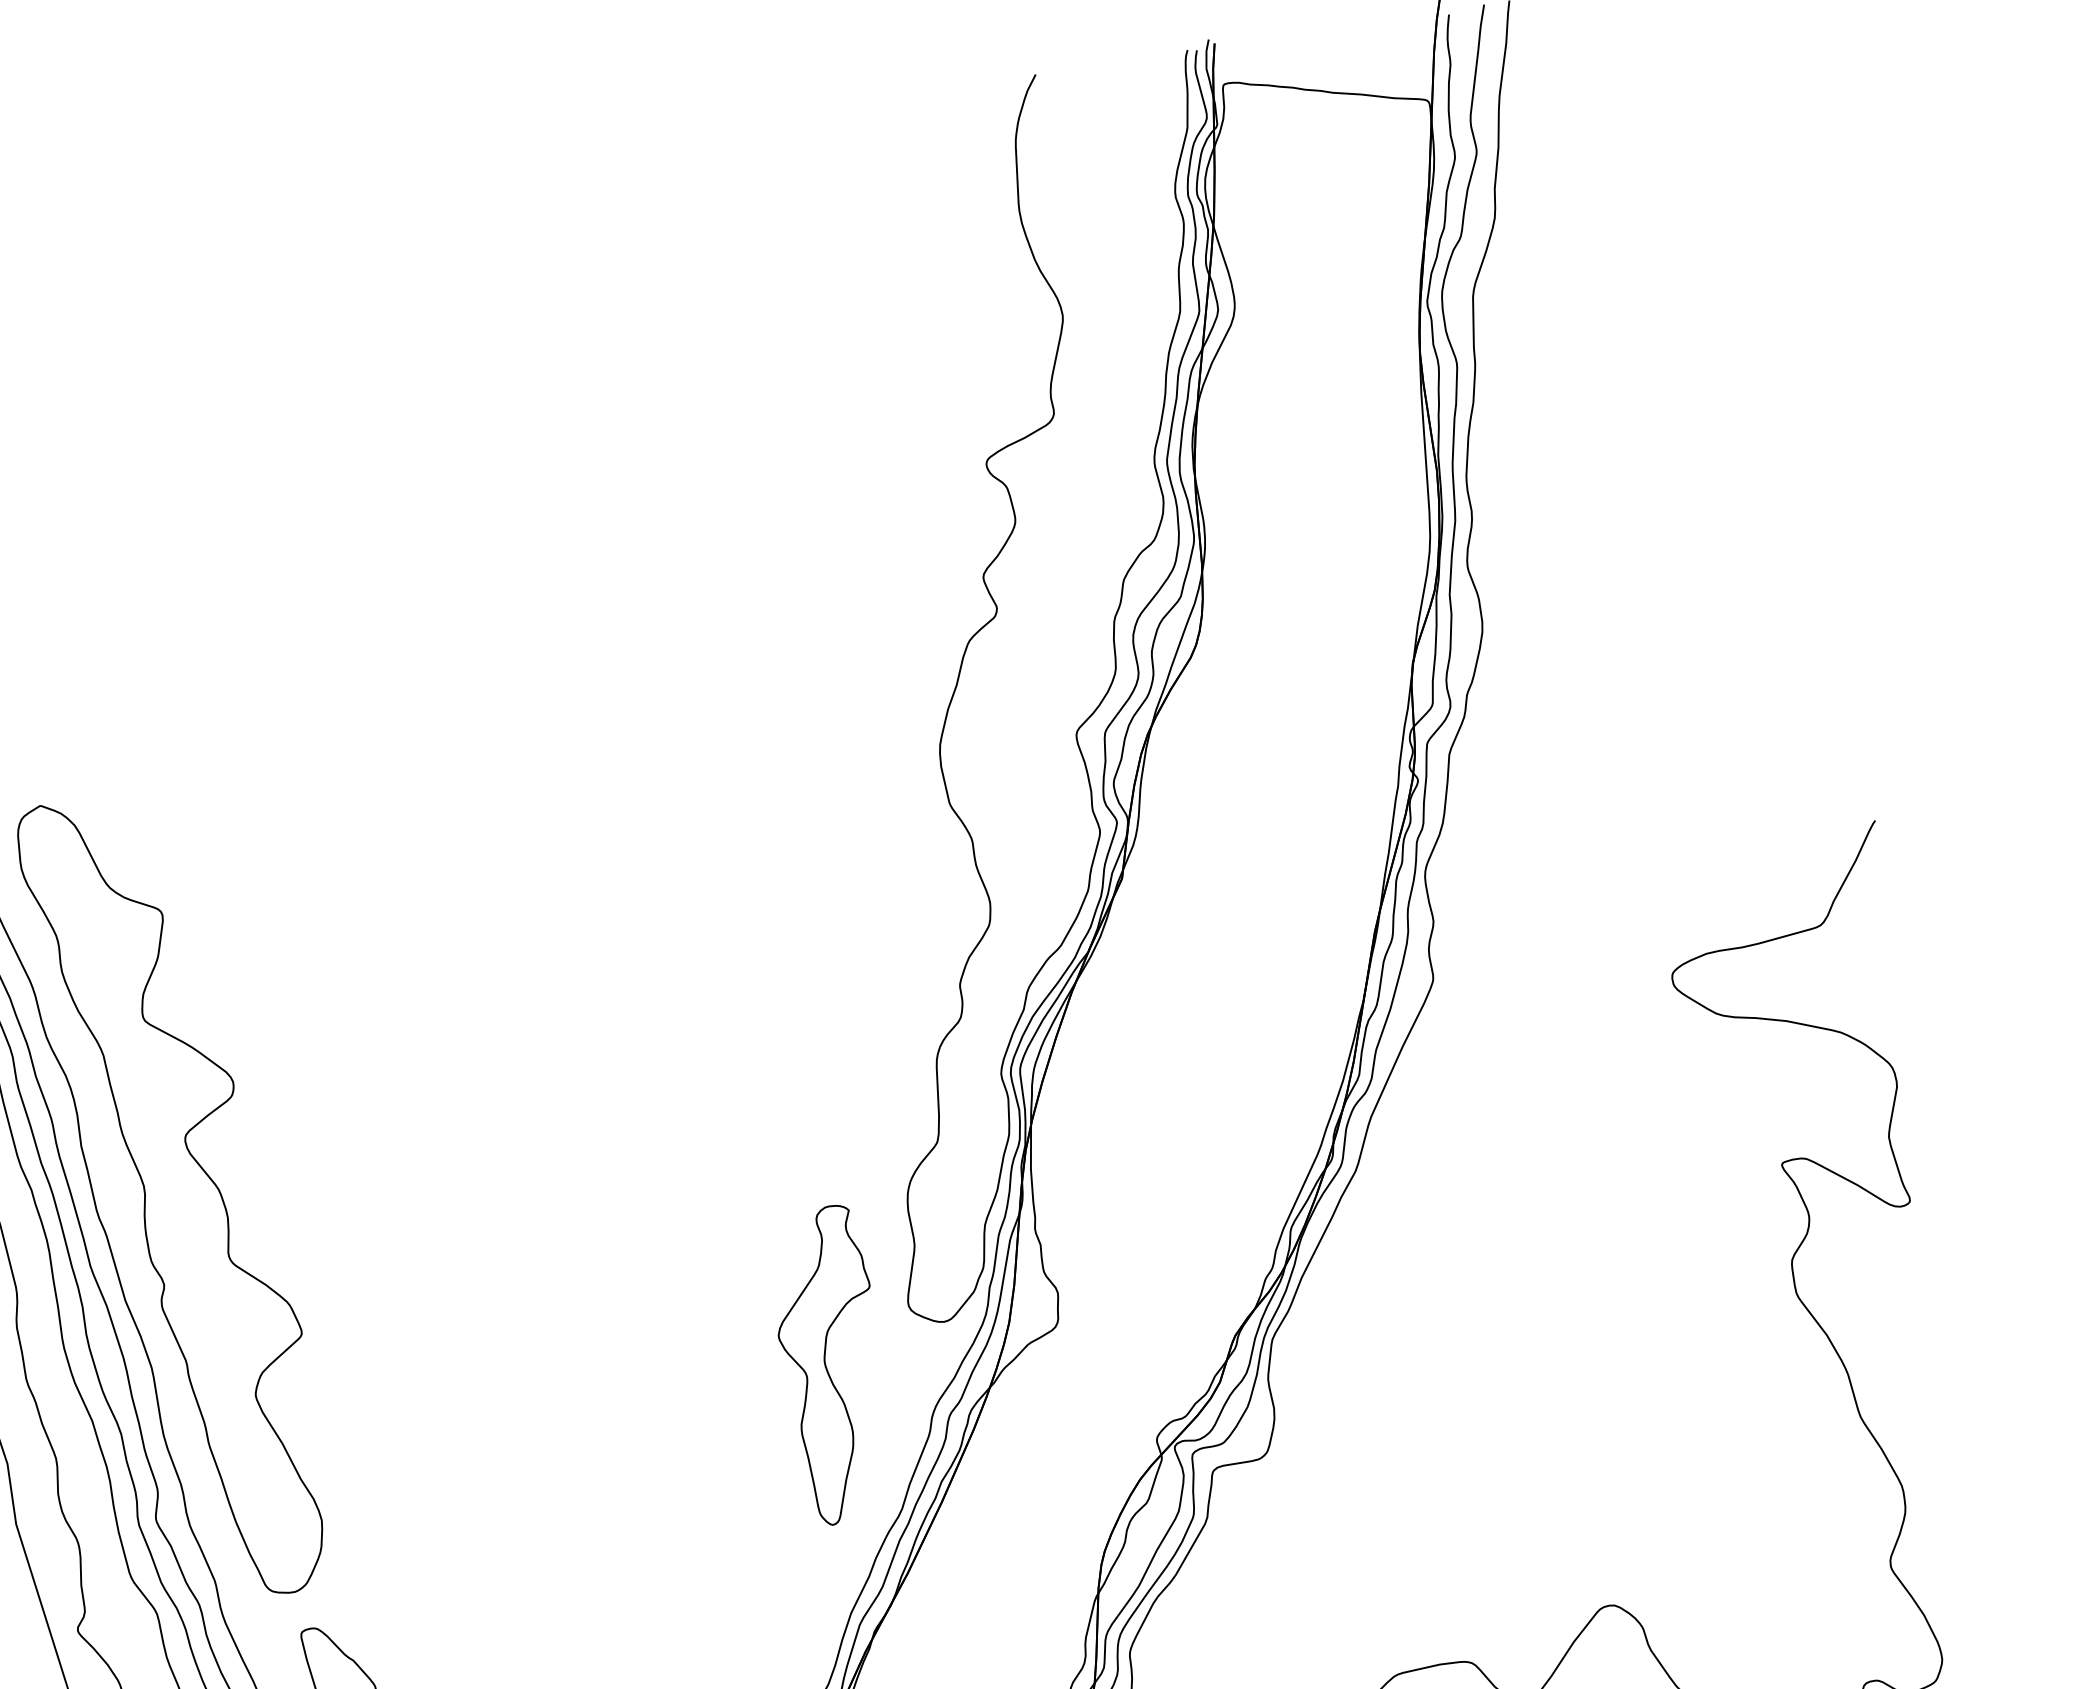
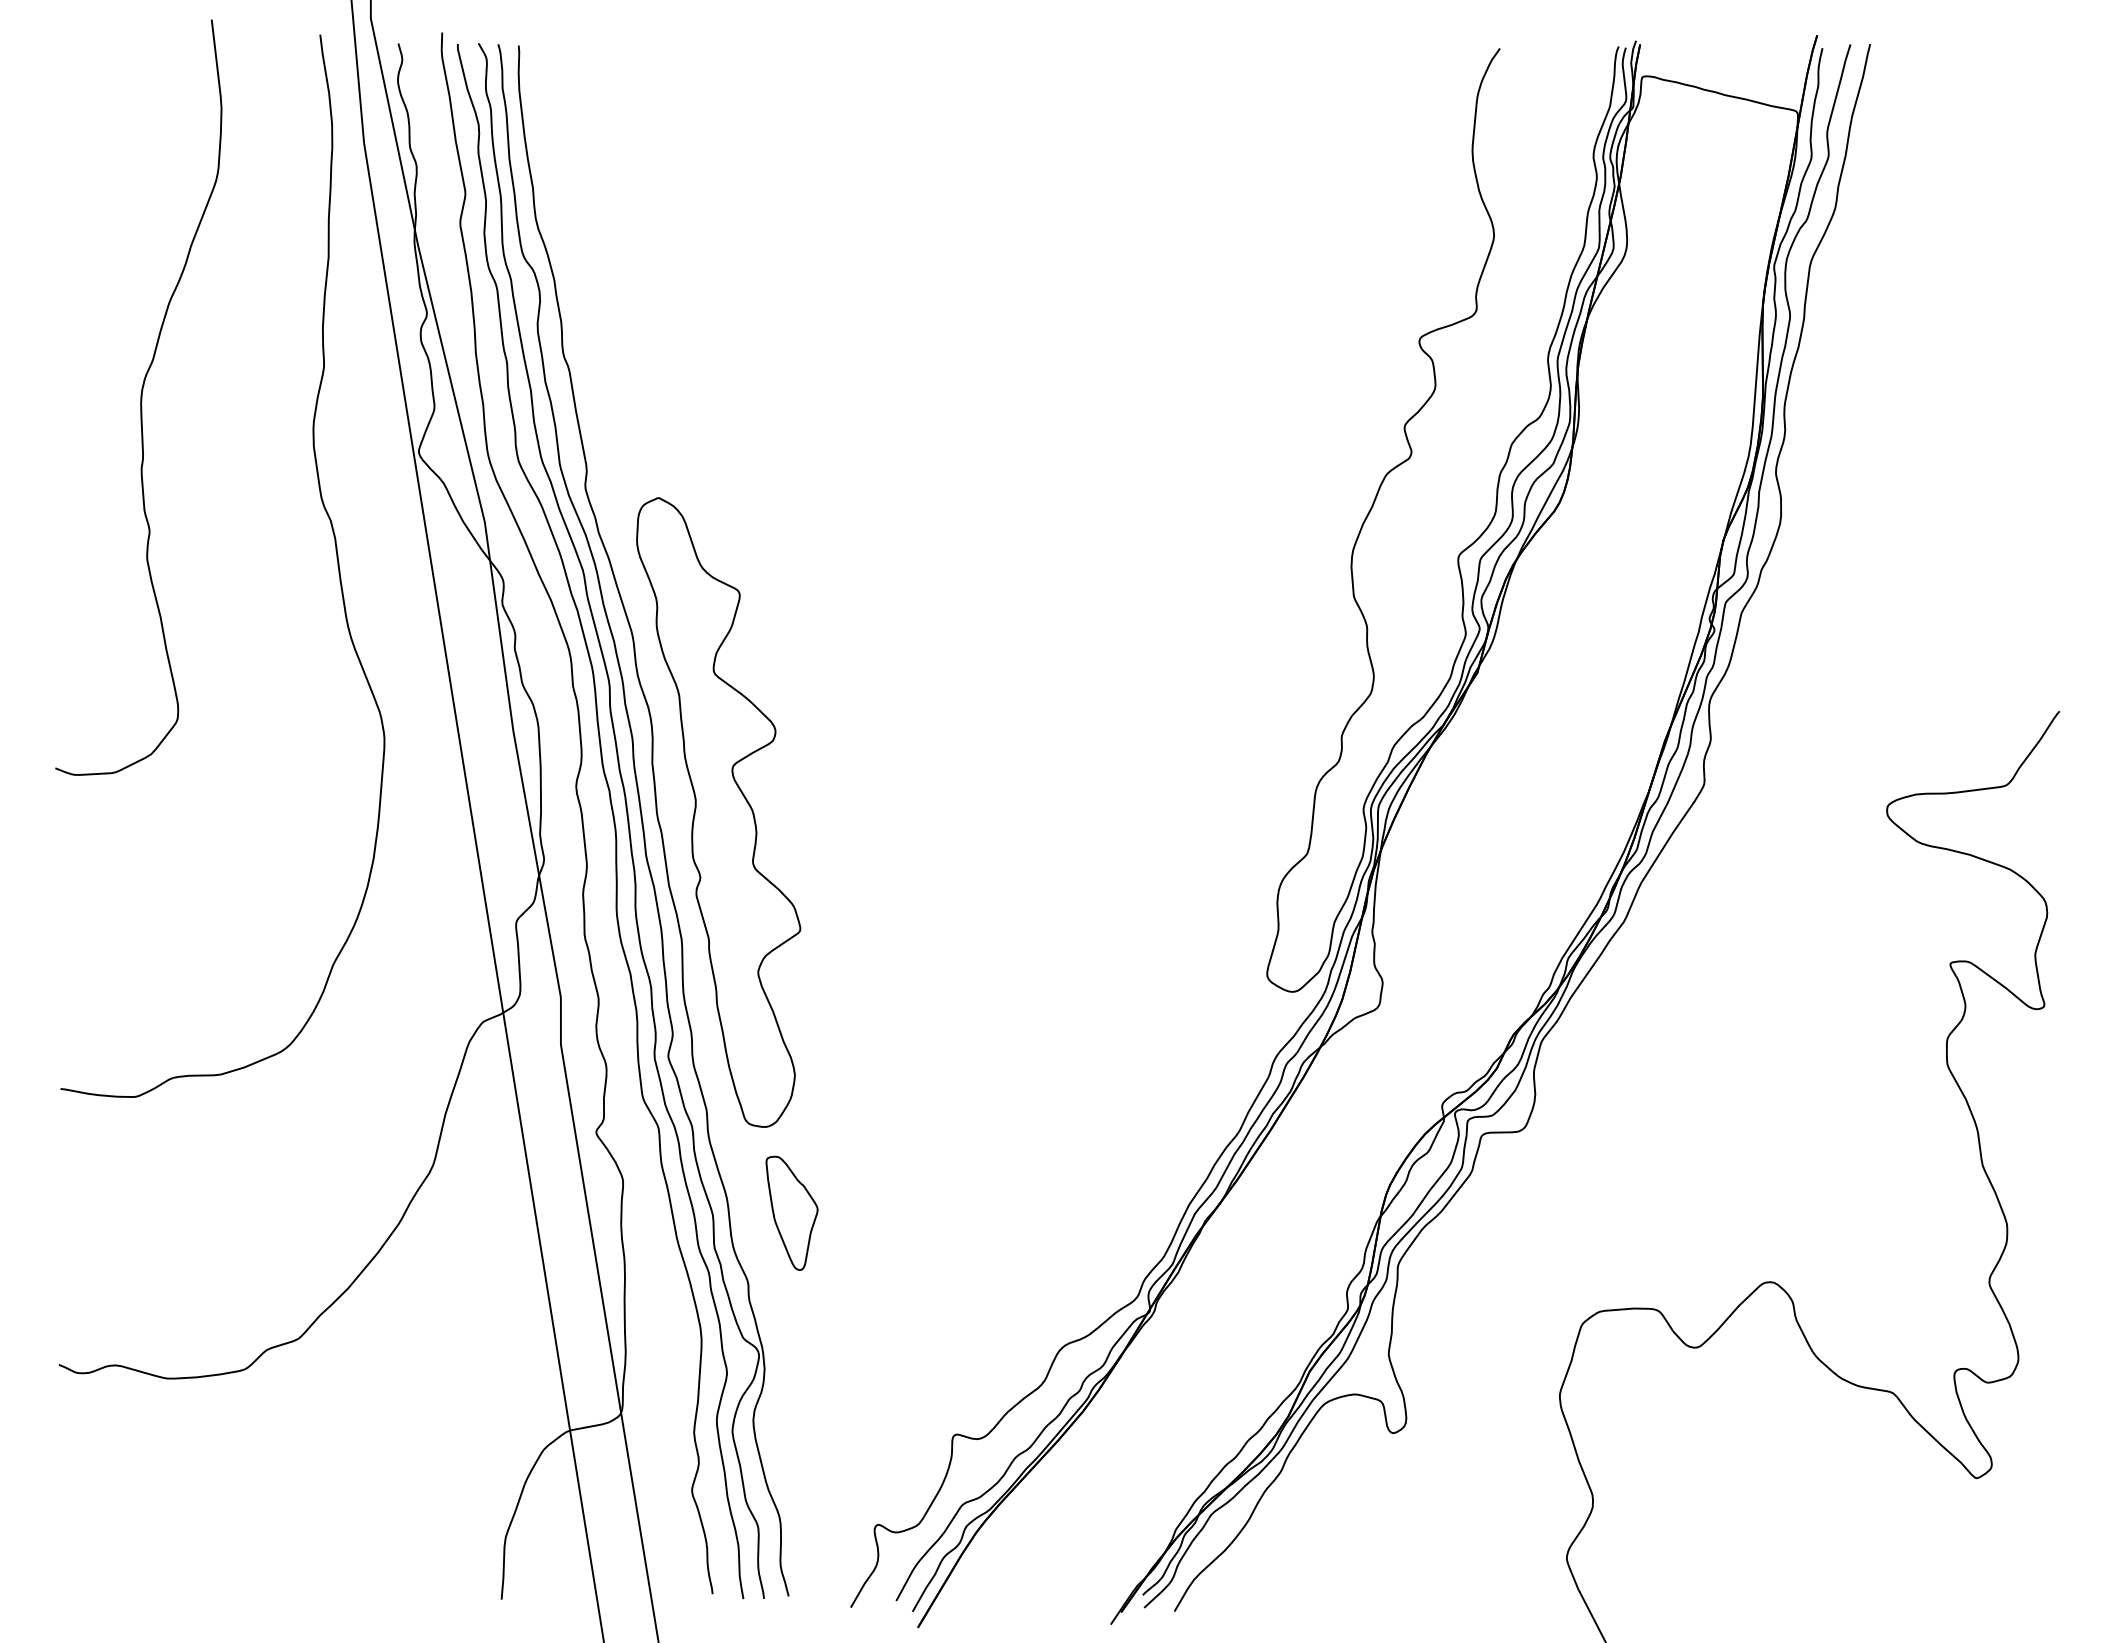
part: (831, 1365) -> (1201, 1012), removed

